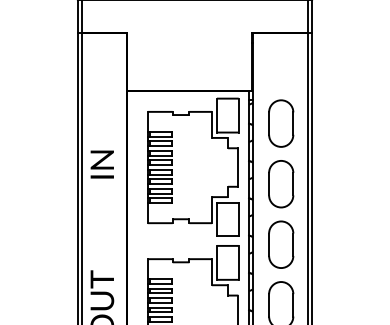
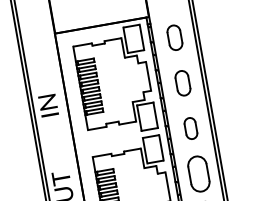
part: (281, 123) -> (175, 37), size x0.7
text: (101, 164) -> (47, 105), moved
part: (281, 184) -> (183, 83), size x0.7
part: (281, 244) -> (191, 128), size x0.6

